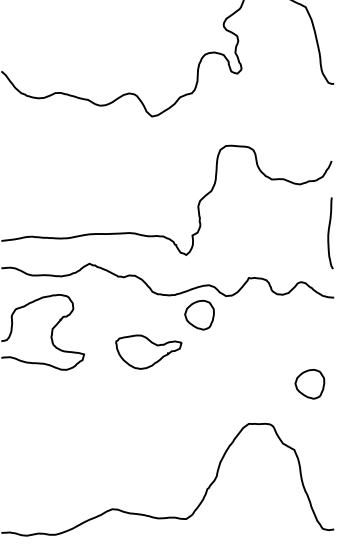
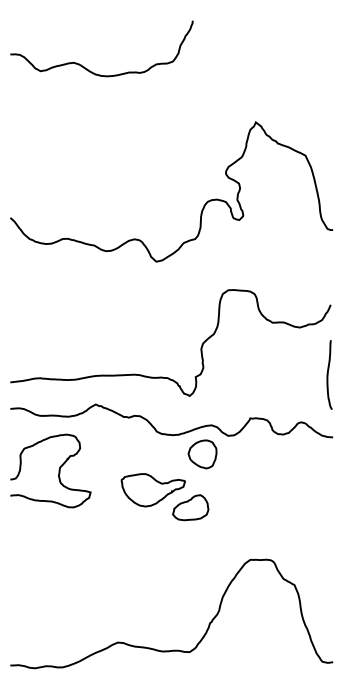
part: (187, 369) -> (190, 507), added
part: (309, 384) -> (309, 521), removed

